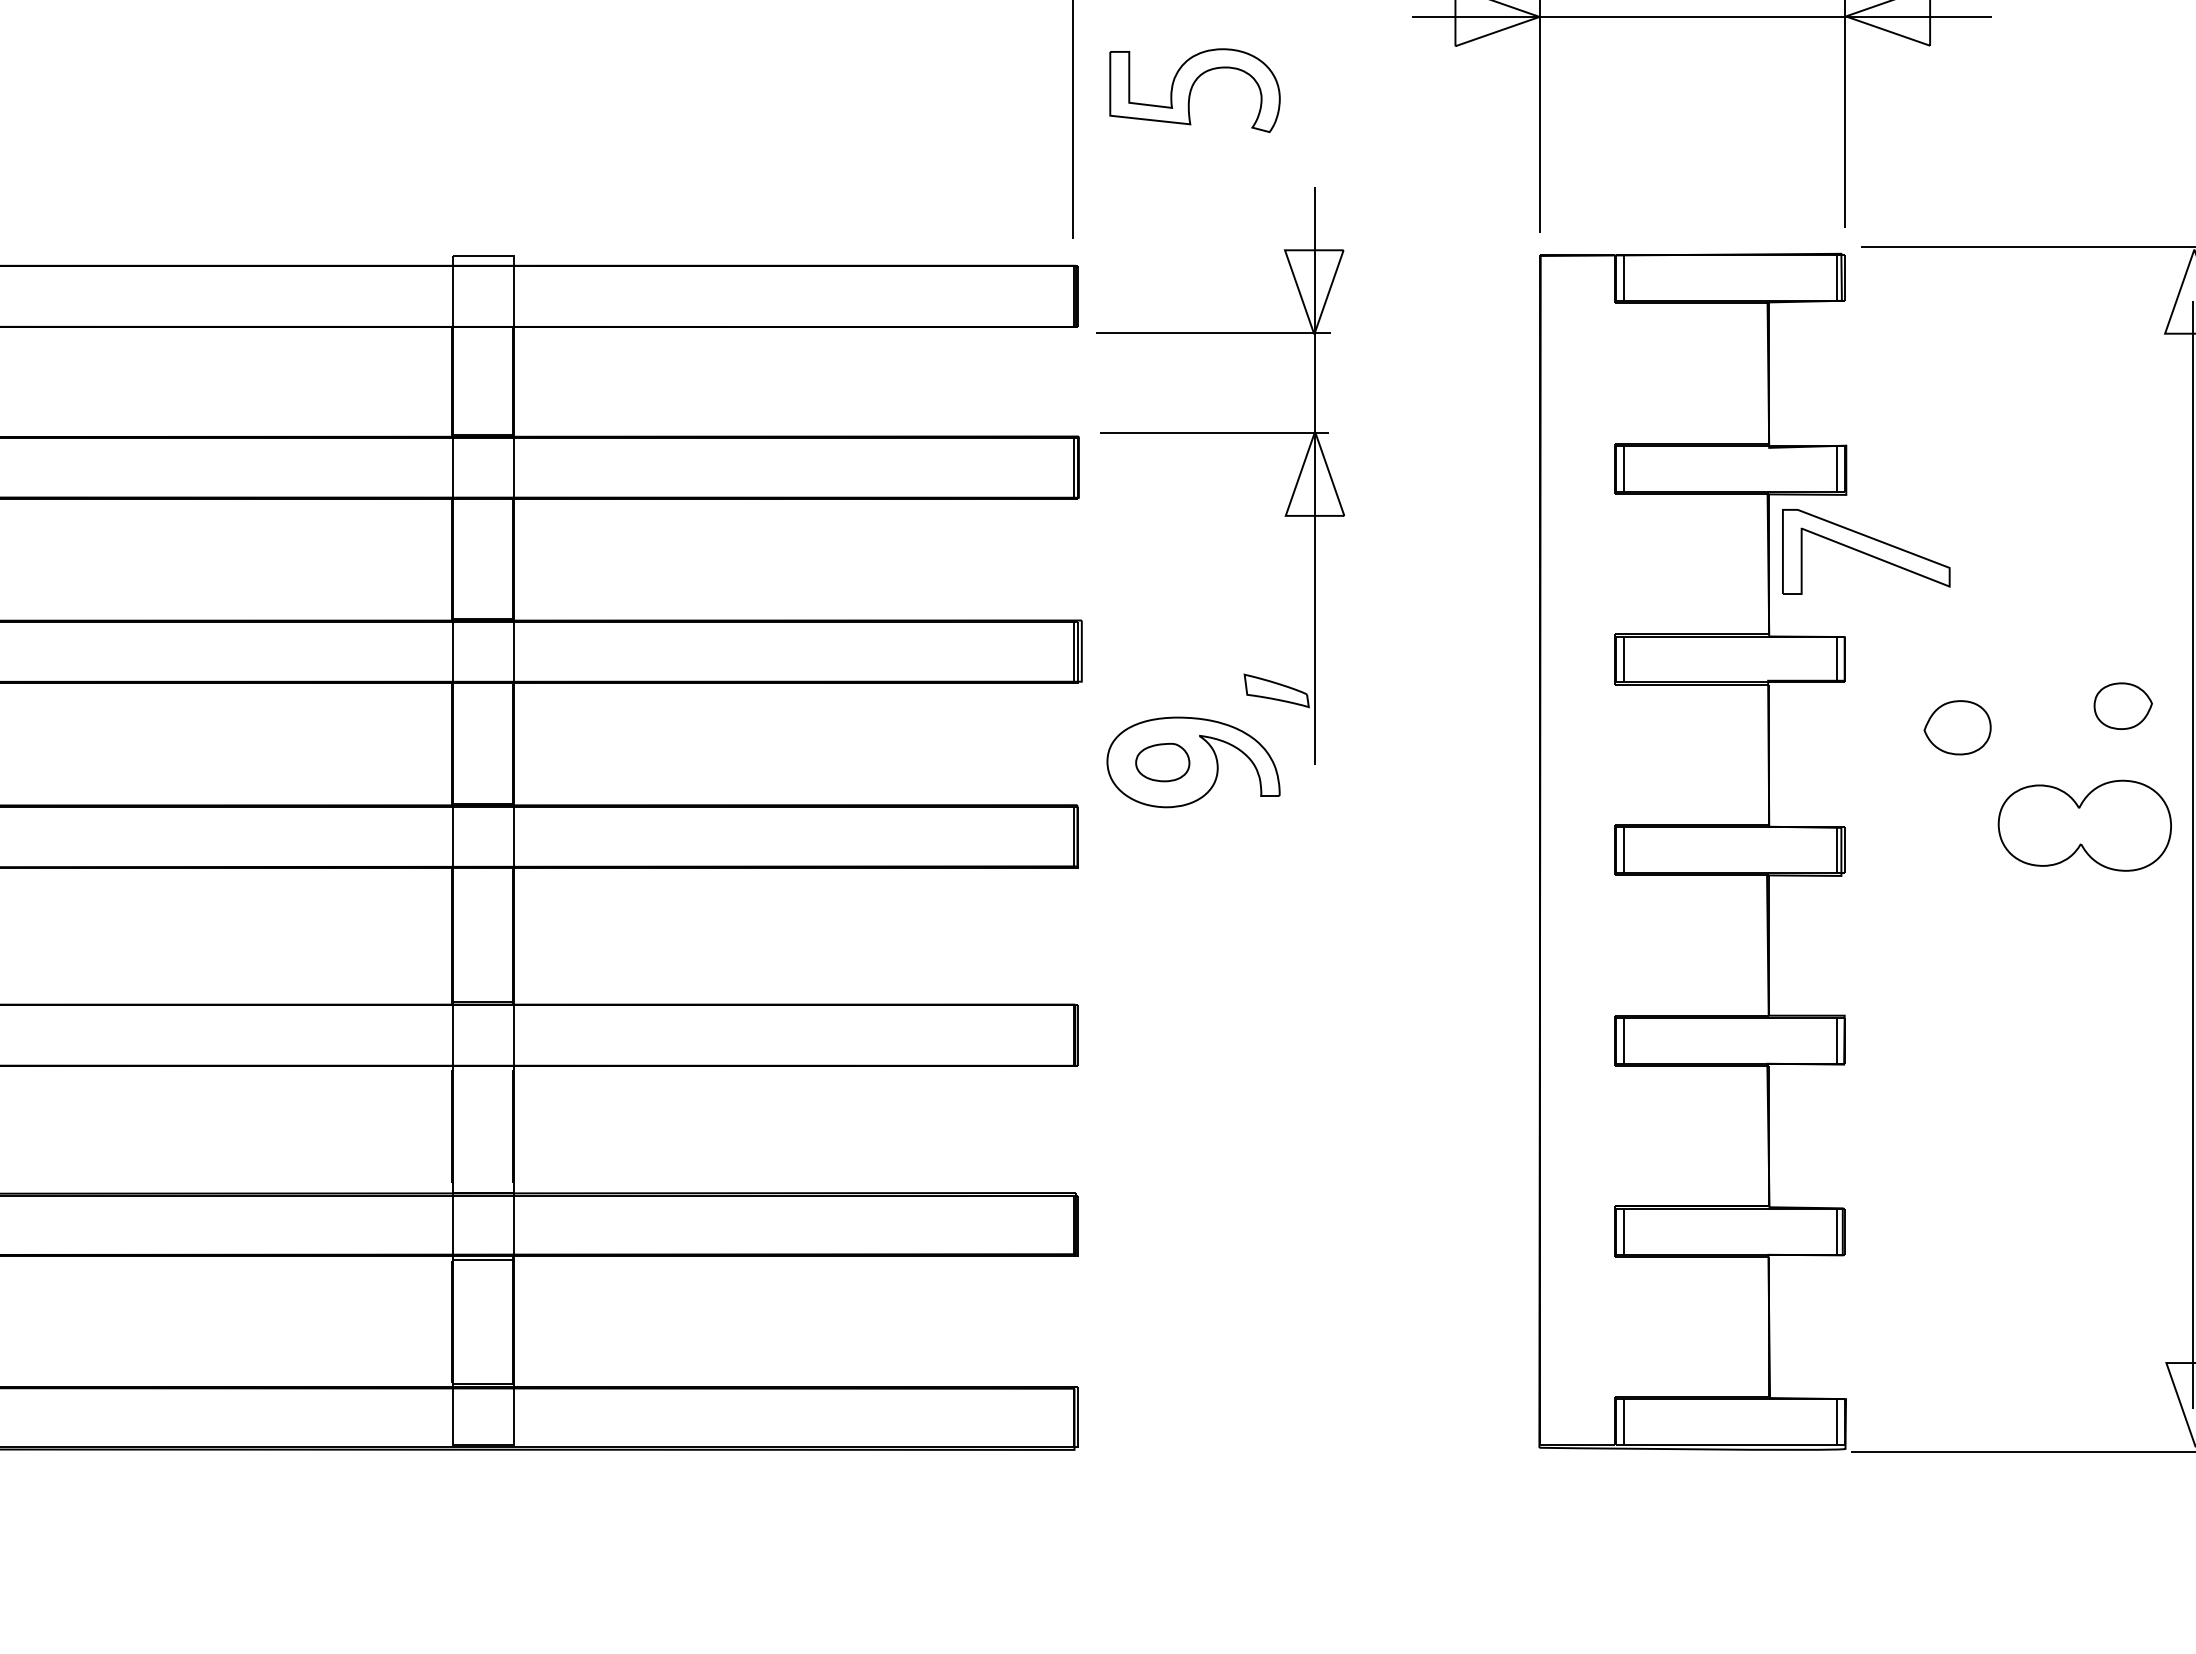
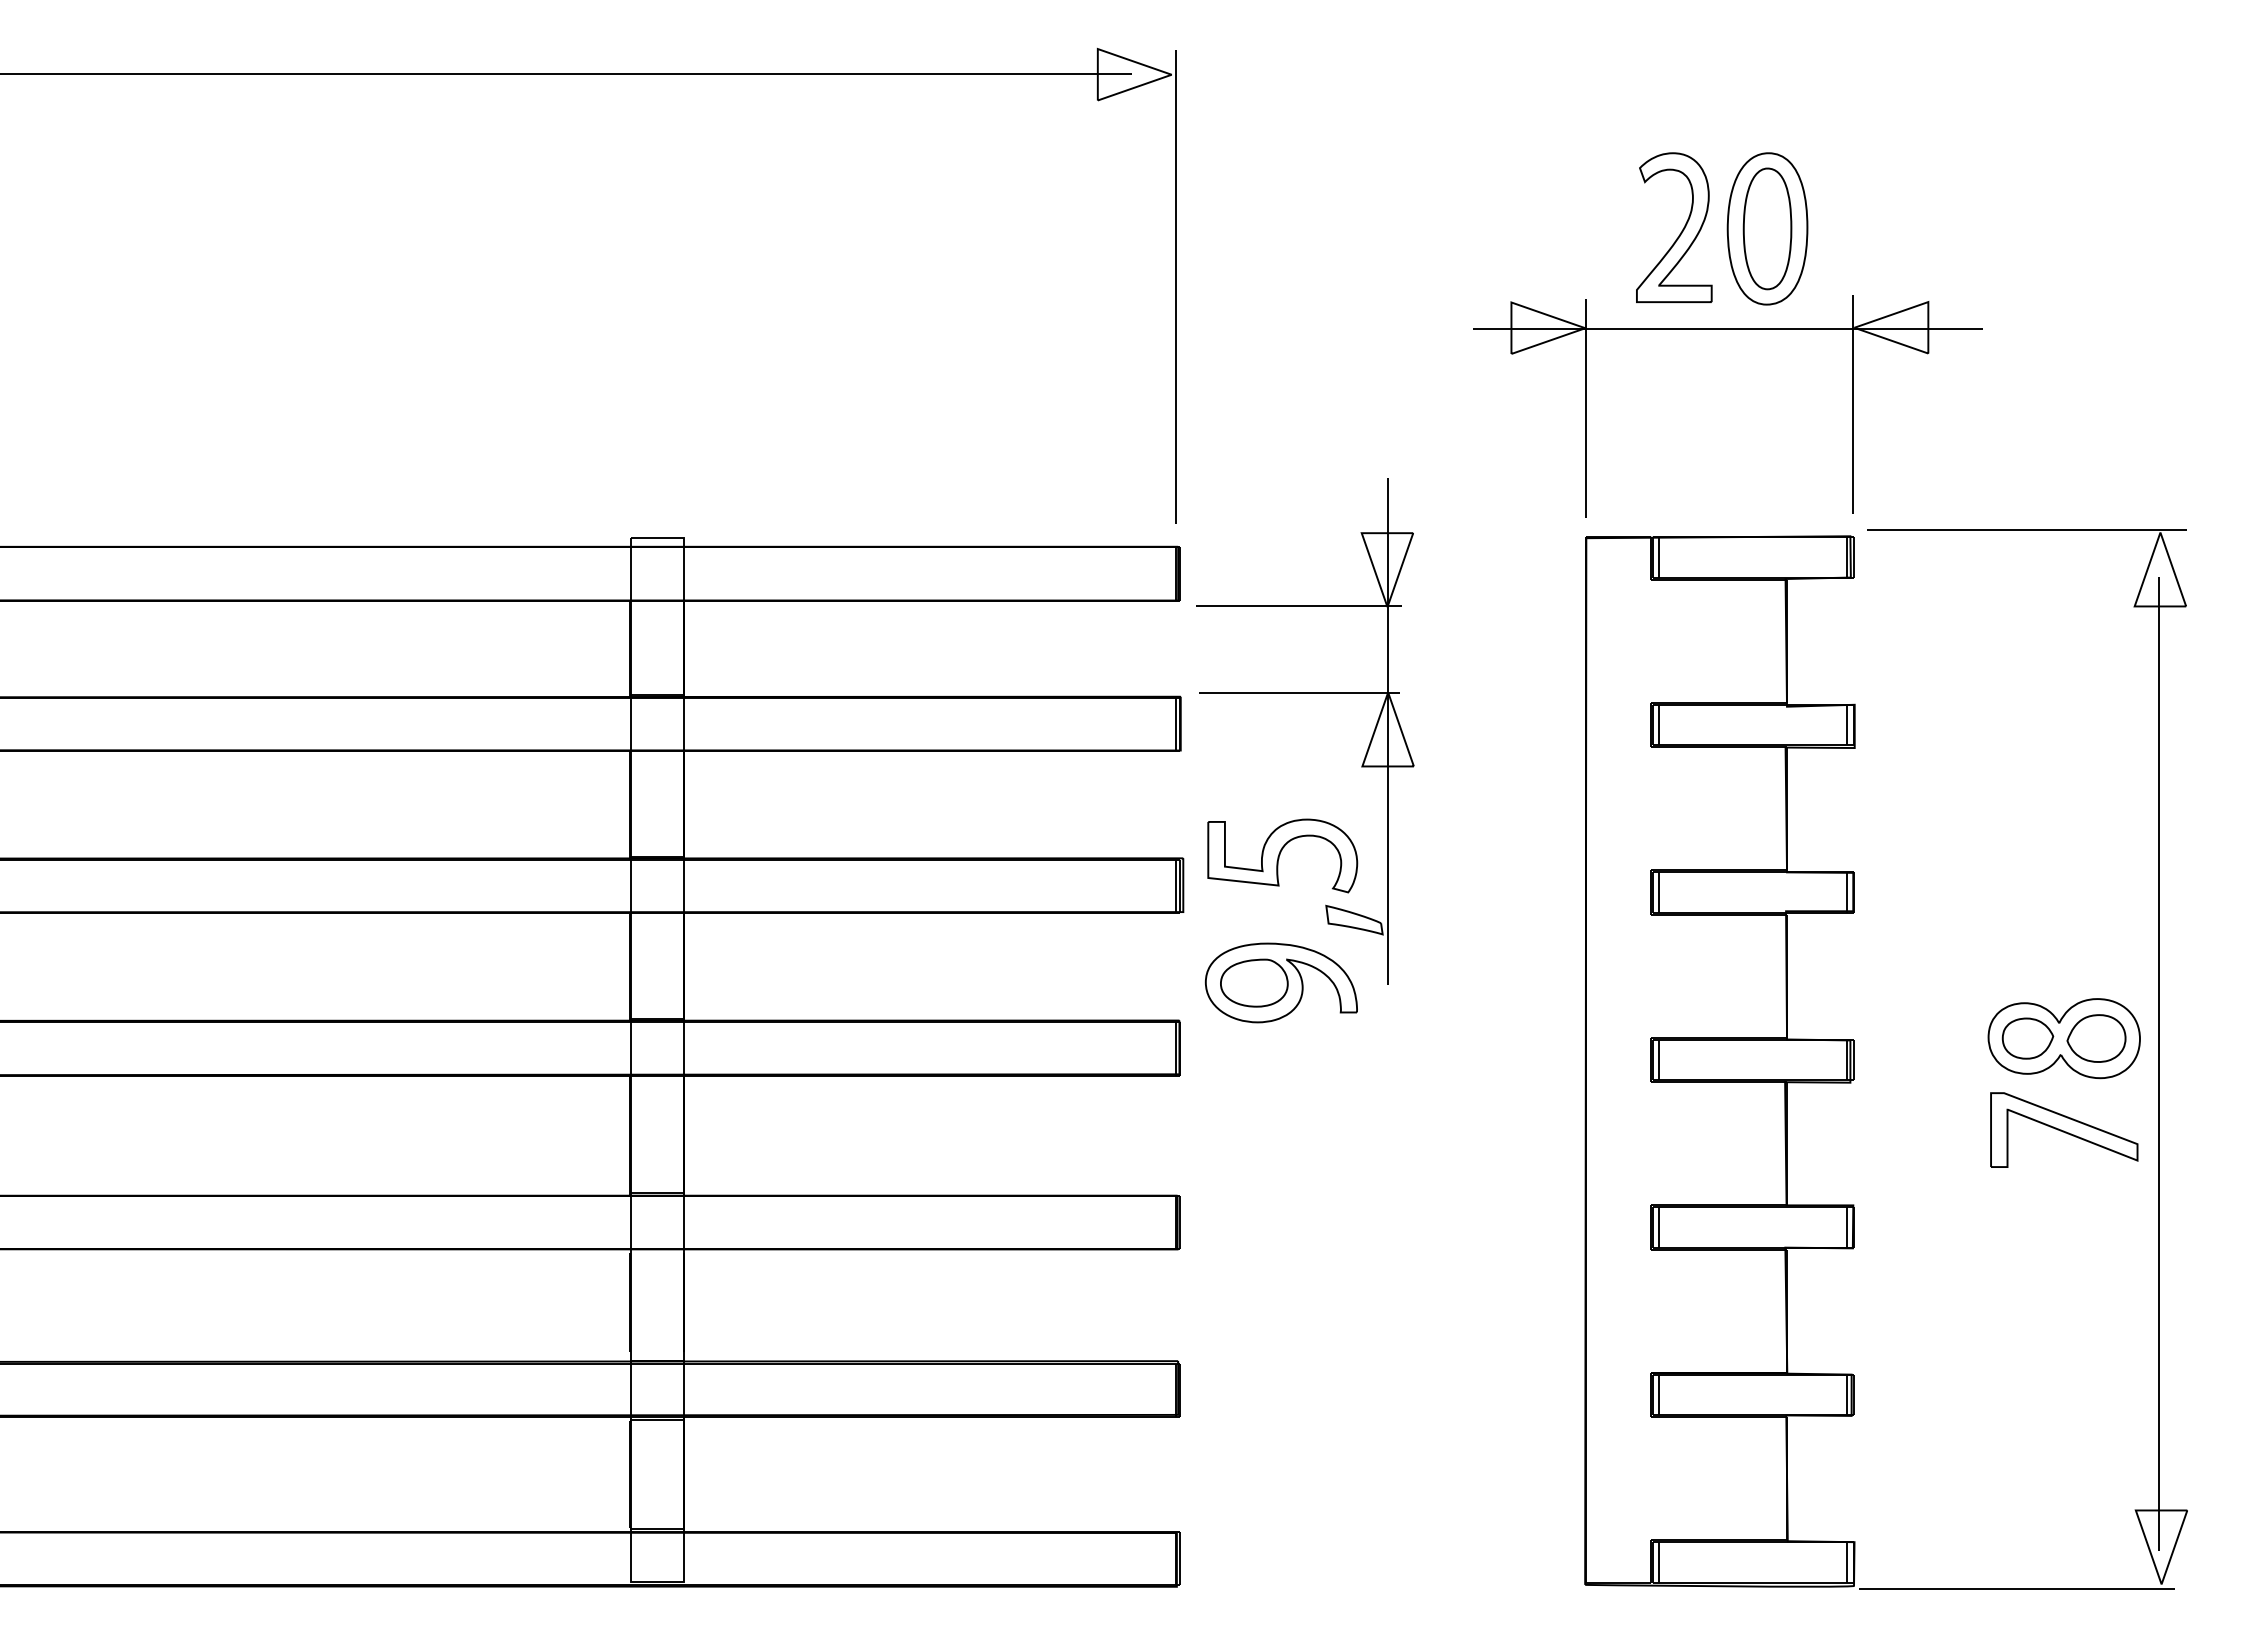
part: (1194, 90) -> (1282, 855), moved
part: (1866, 551) -> (2064, 1129), moved
part: (2122, 706) -> (2027, 1038), moved
part: (1957, 727) -> (2096, 1038), moved
part: (1162, 761) -> (1254, 982), size x1.43

